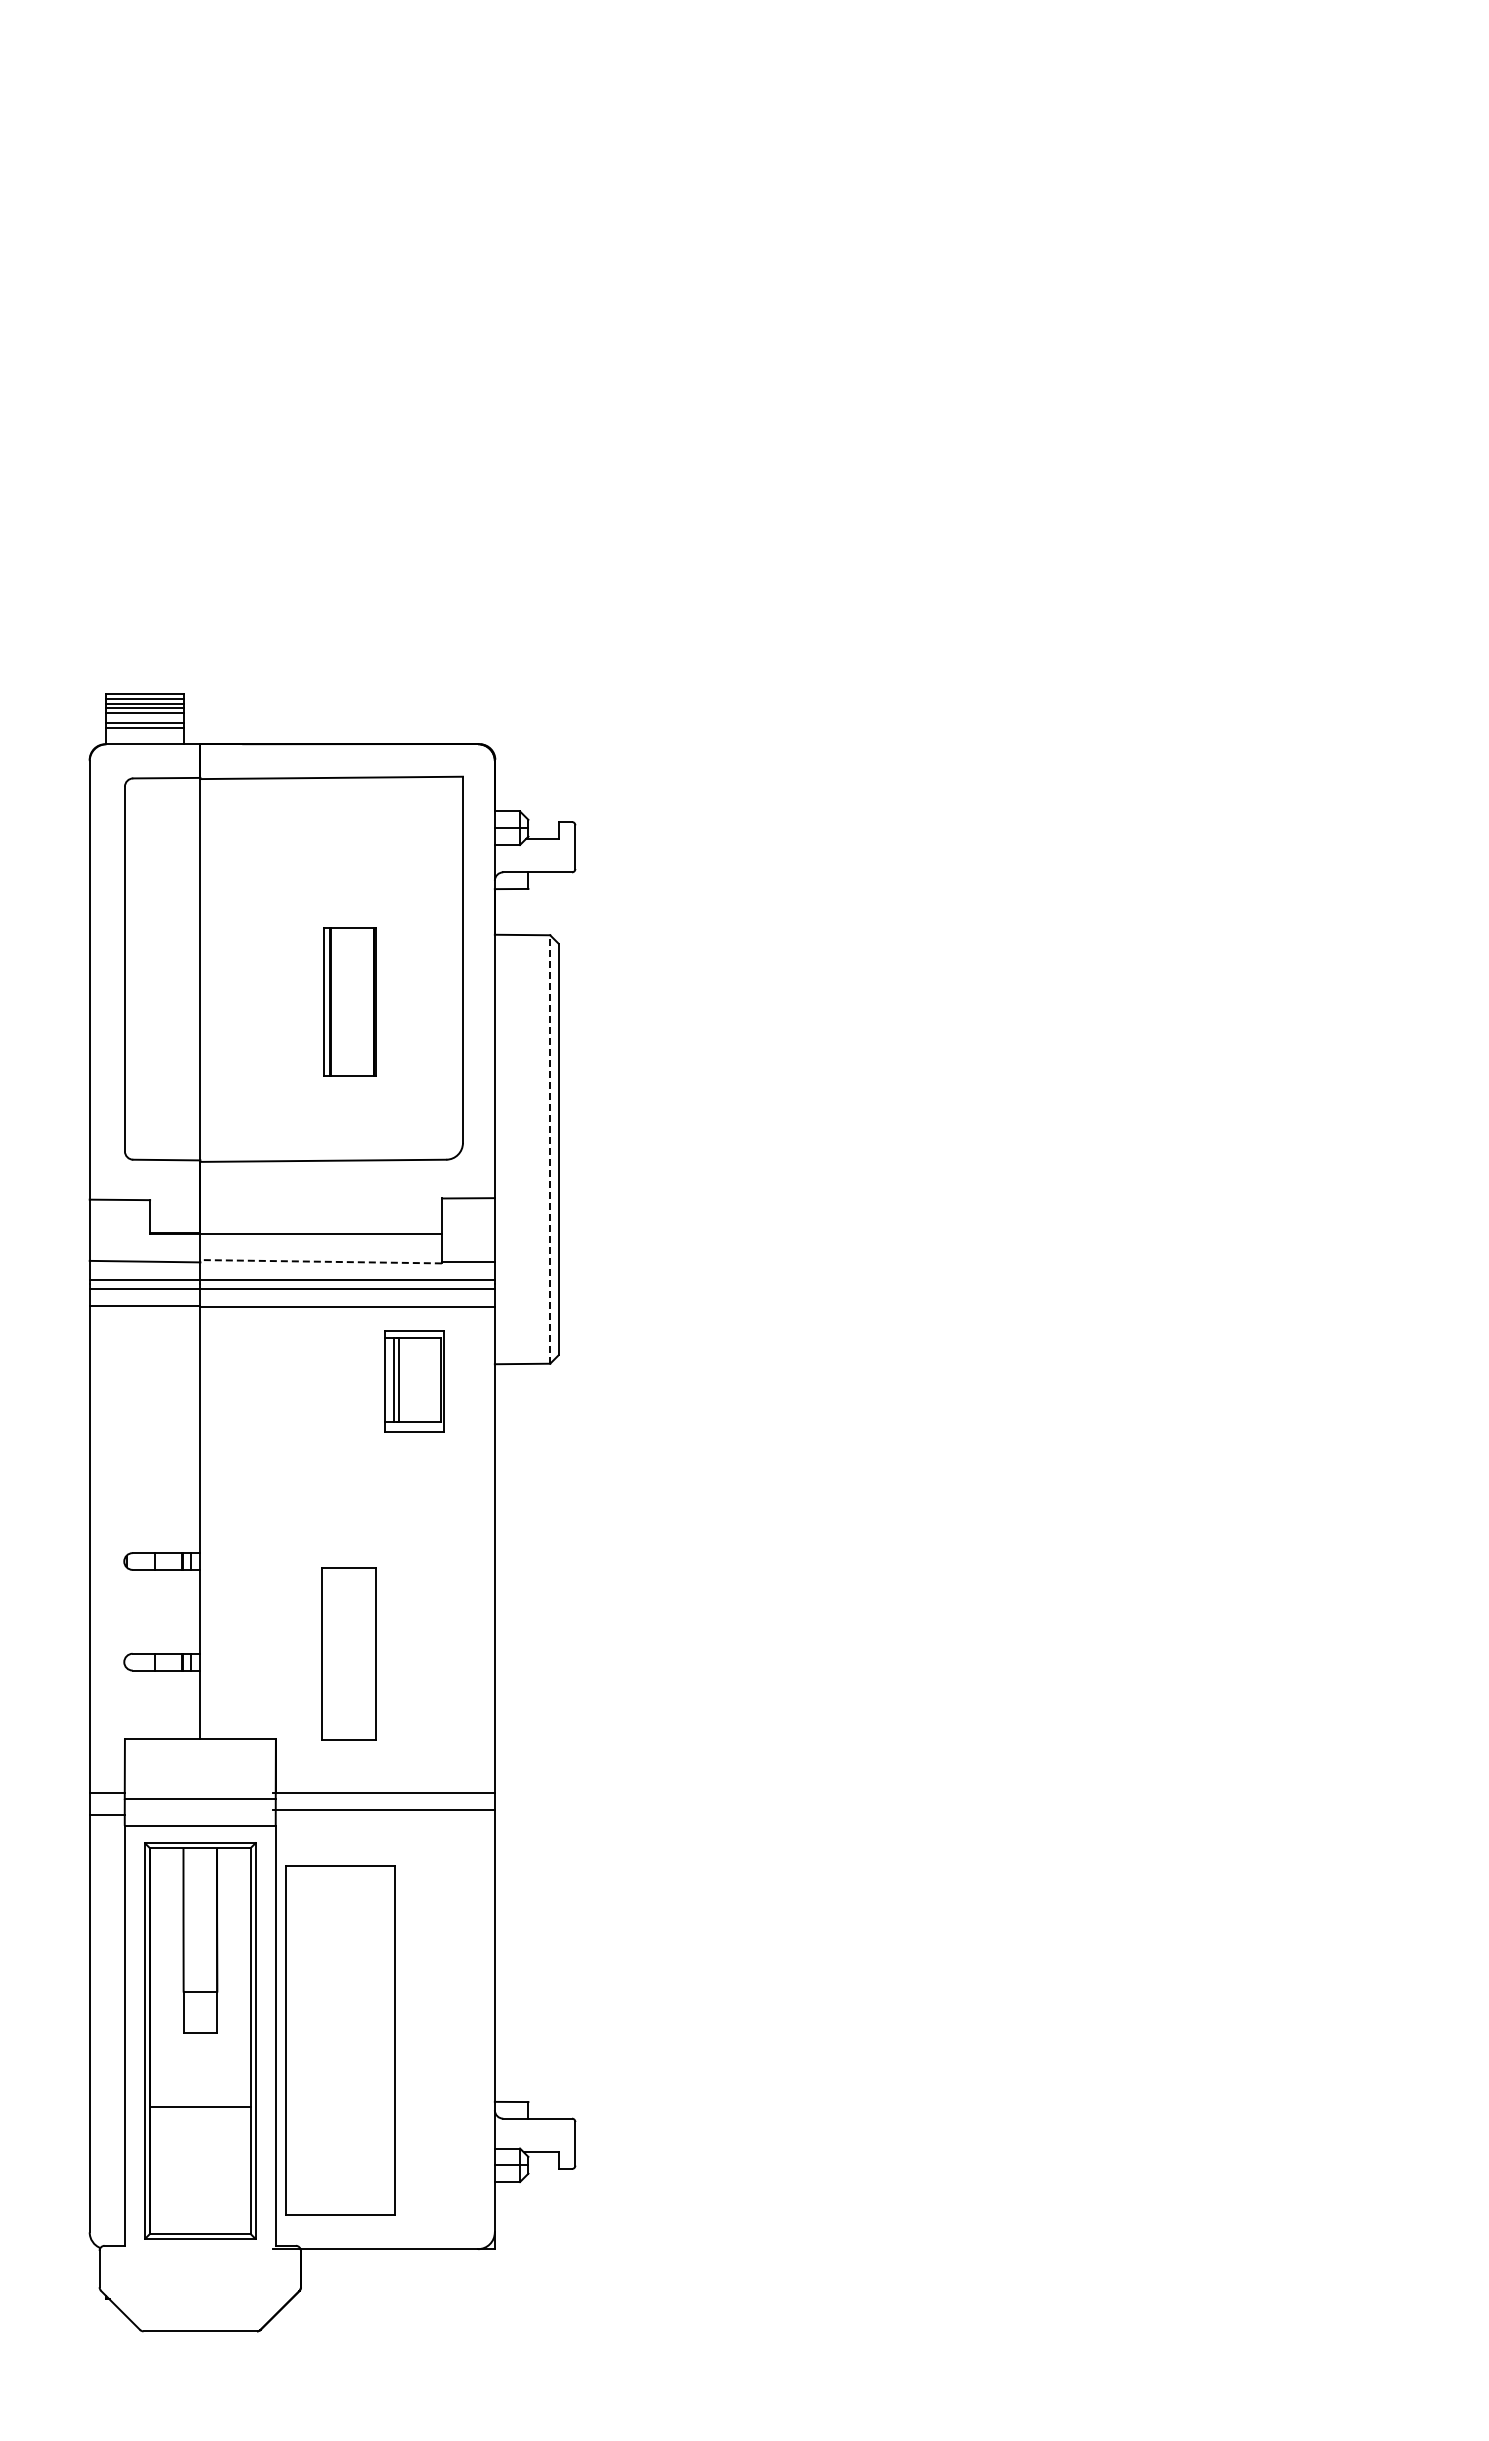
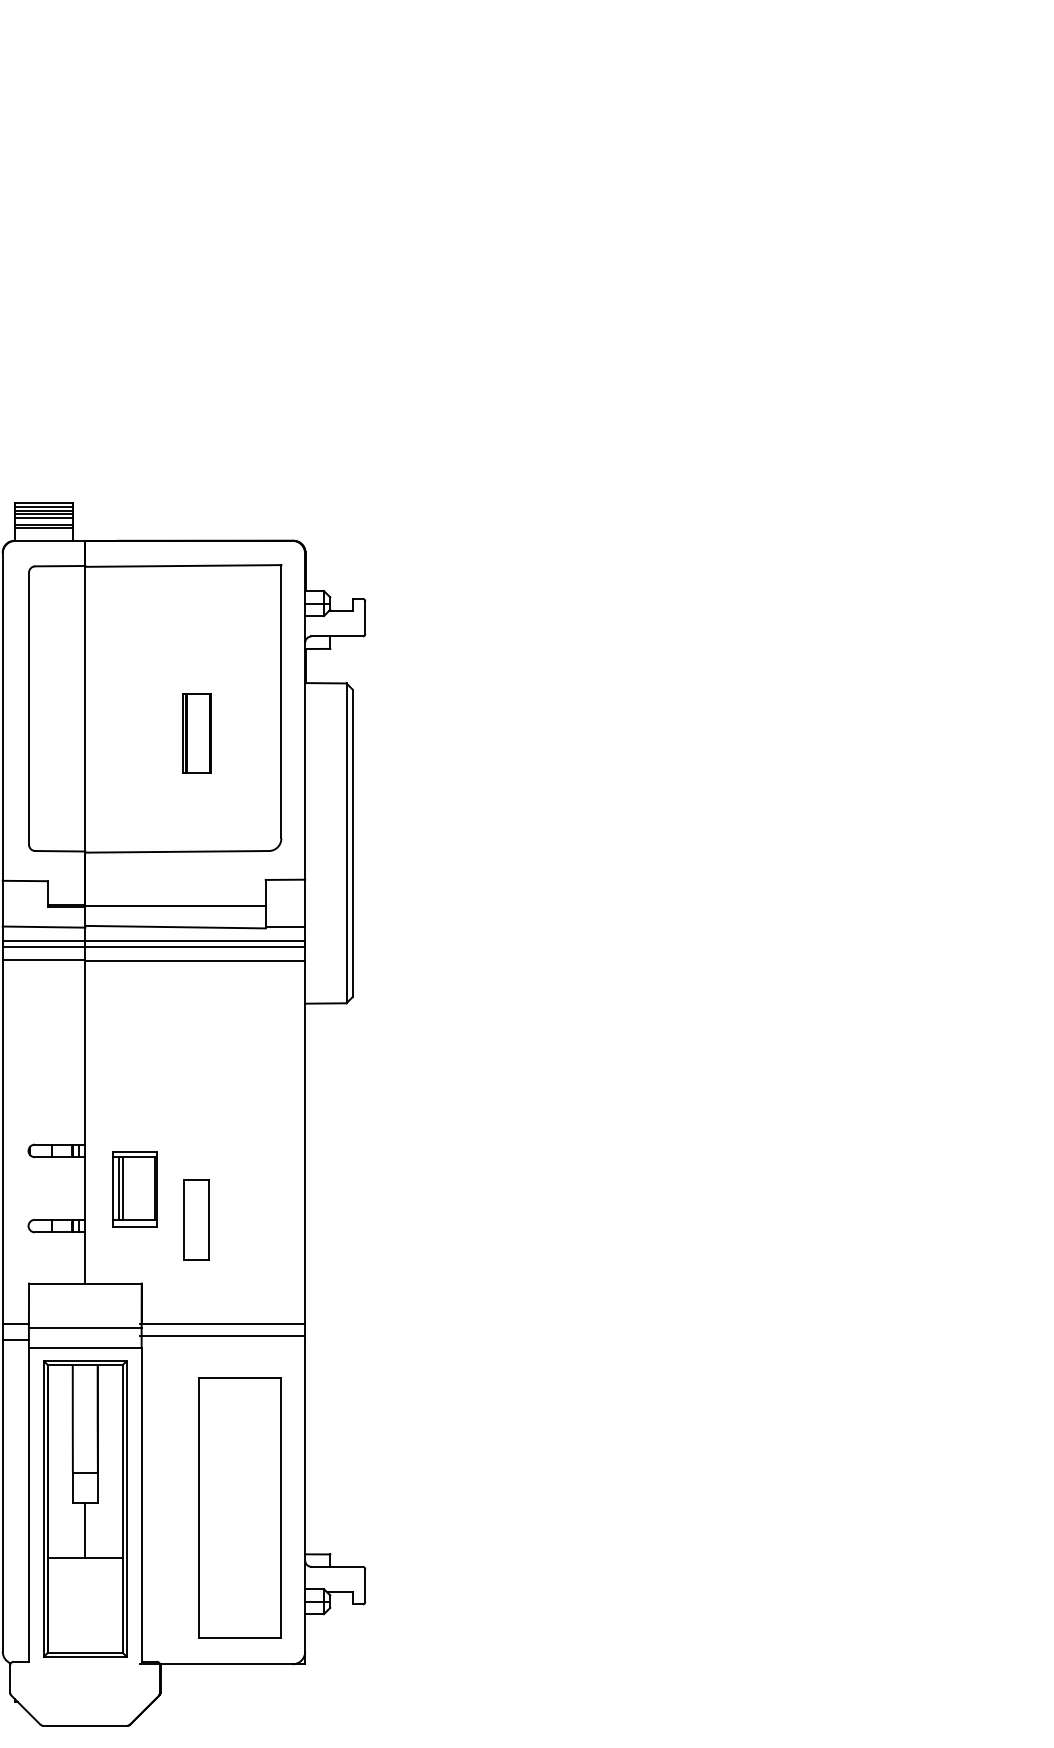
part: (349, 1001) -> (196, 732), size x0.71
line: (550, 1149) -> (346, 843), dashed -> solid
line: (321, 1261) -> (175, 926), dashed -> solid
part: (414, 1381) -> (134, 1189), moved
part: (348, 1653) -> (195, 1219), size x0.62
part: (340, 2040) -> (239, 1508), moved
line: (200, 2069) -> (85, 1530), added

